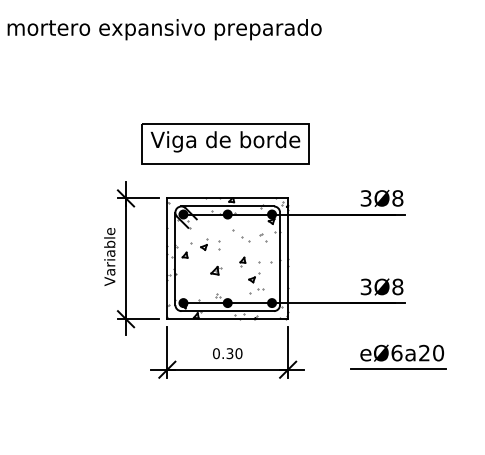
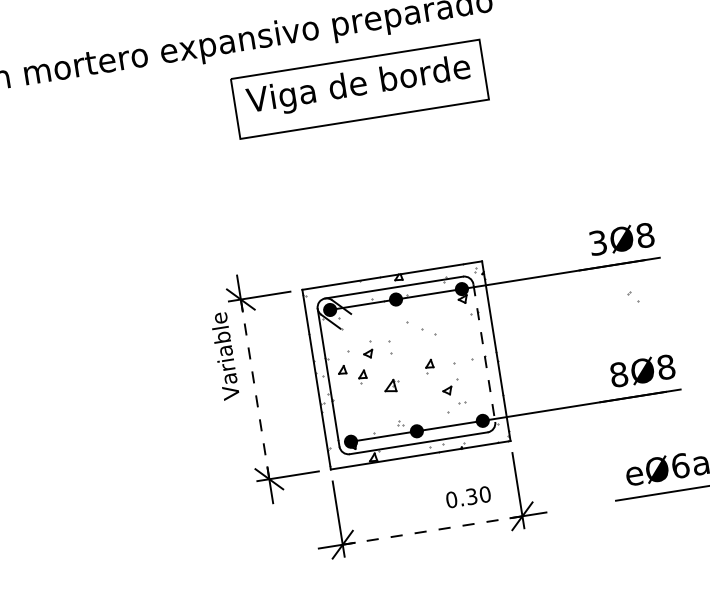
part: (225, 143) -> (359, 88), moved
part: (263, 237) -> (633, 297), moved
text: (109, 256) -> (224, 355), moved
line: (126, 258) -> (255, 388), solid -> dashed
line: (280, 259) -> (485, 354), solid -> dashed
part: (197, 261) -> (362, 376), added
text: (365, 286) -> (617, 374), 3Ø8 -> 8Ø8
text: (227, 353) -> (468, 497), moved
line: (228, 369) -> (433, 529), solid -> dashed

